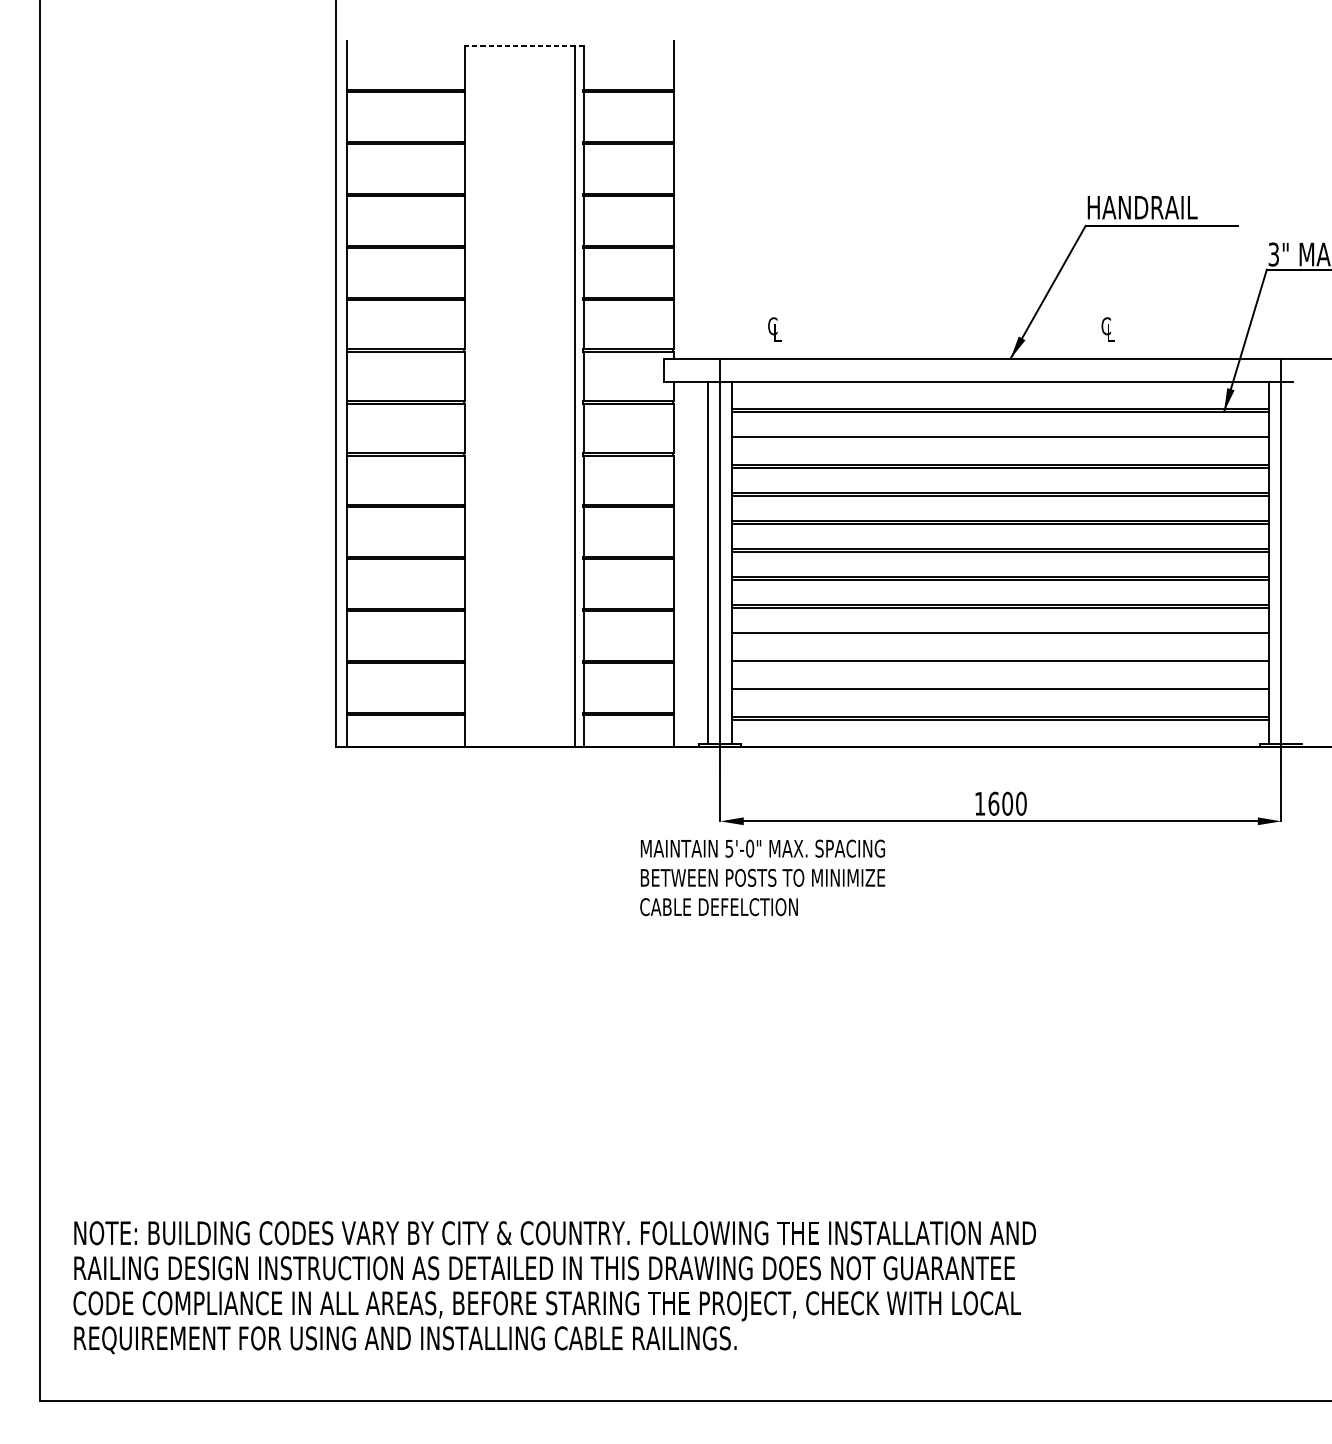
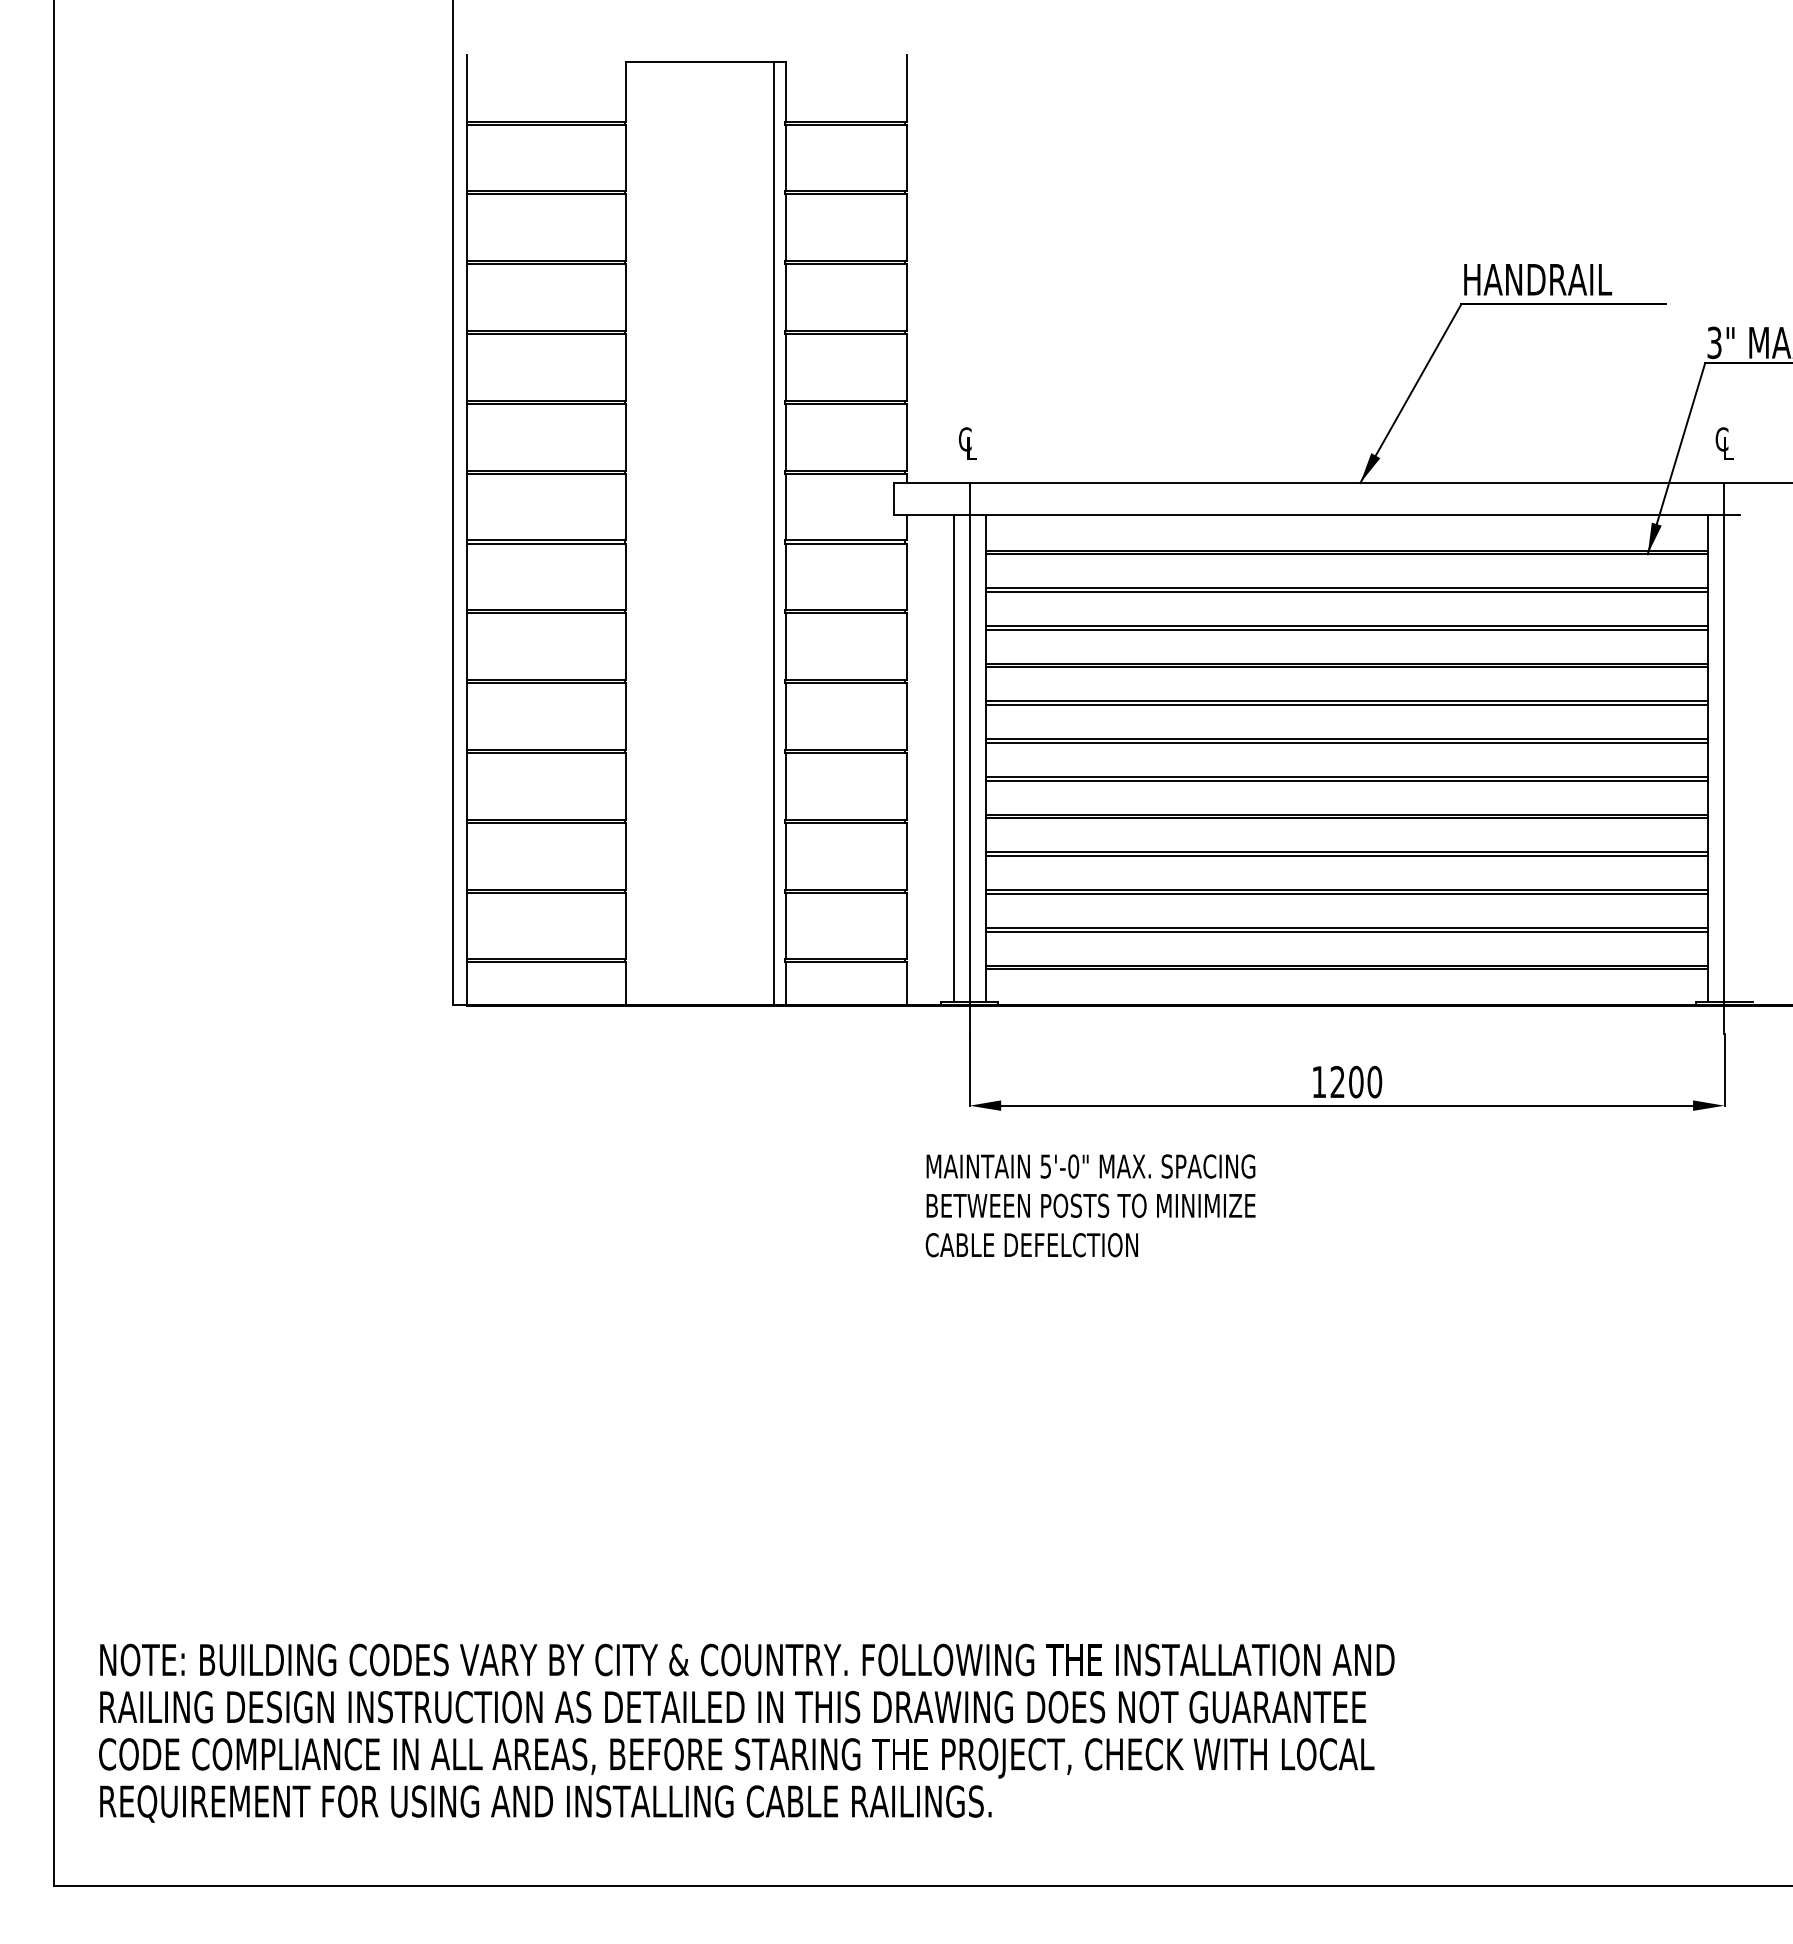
line: (524, 45) -> (706, 61), dashed -> solid
text: (774, 329) -> (967, 443), moved
text: (1108, 329) -> (1724, 443), moved
line: (1000, 440) -> (1346, 592), added
line: (1000, 636) -> (1346, 856), added
line: (1000, 663) -> (1346, 893), added
line: (1000, 691) -> (1346, 931), added
text: (993, 803) -> (1337, 1081), 1600 -> 1200
text: (762, 877) -> (1090, 1205), moved

